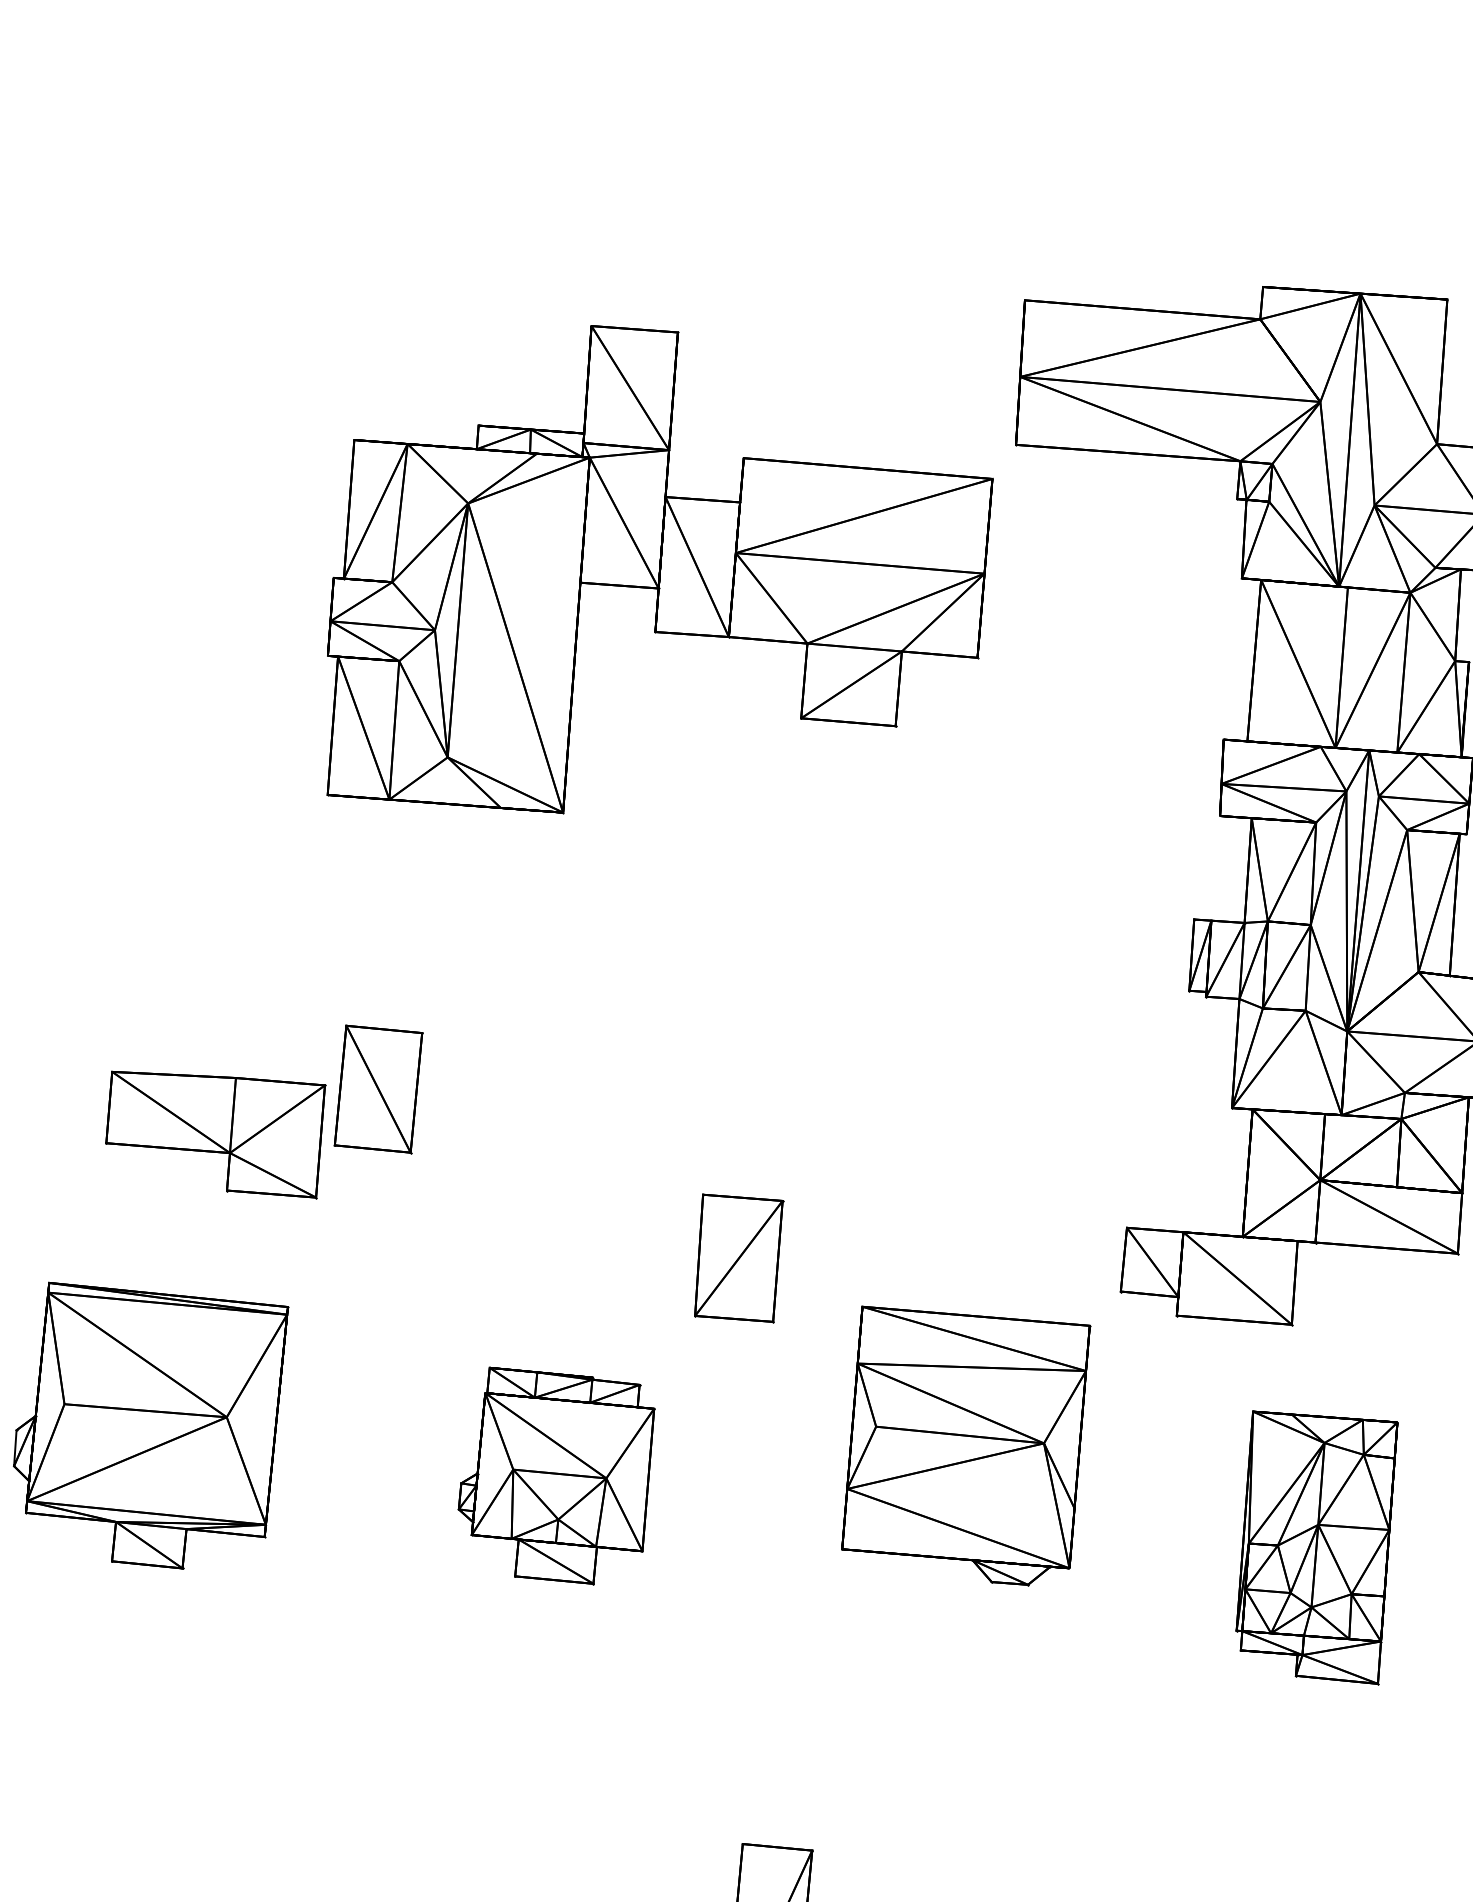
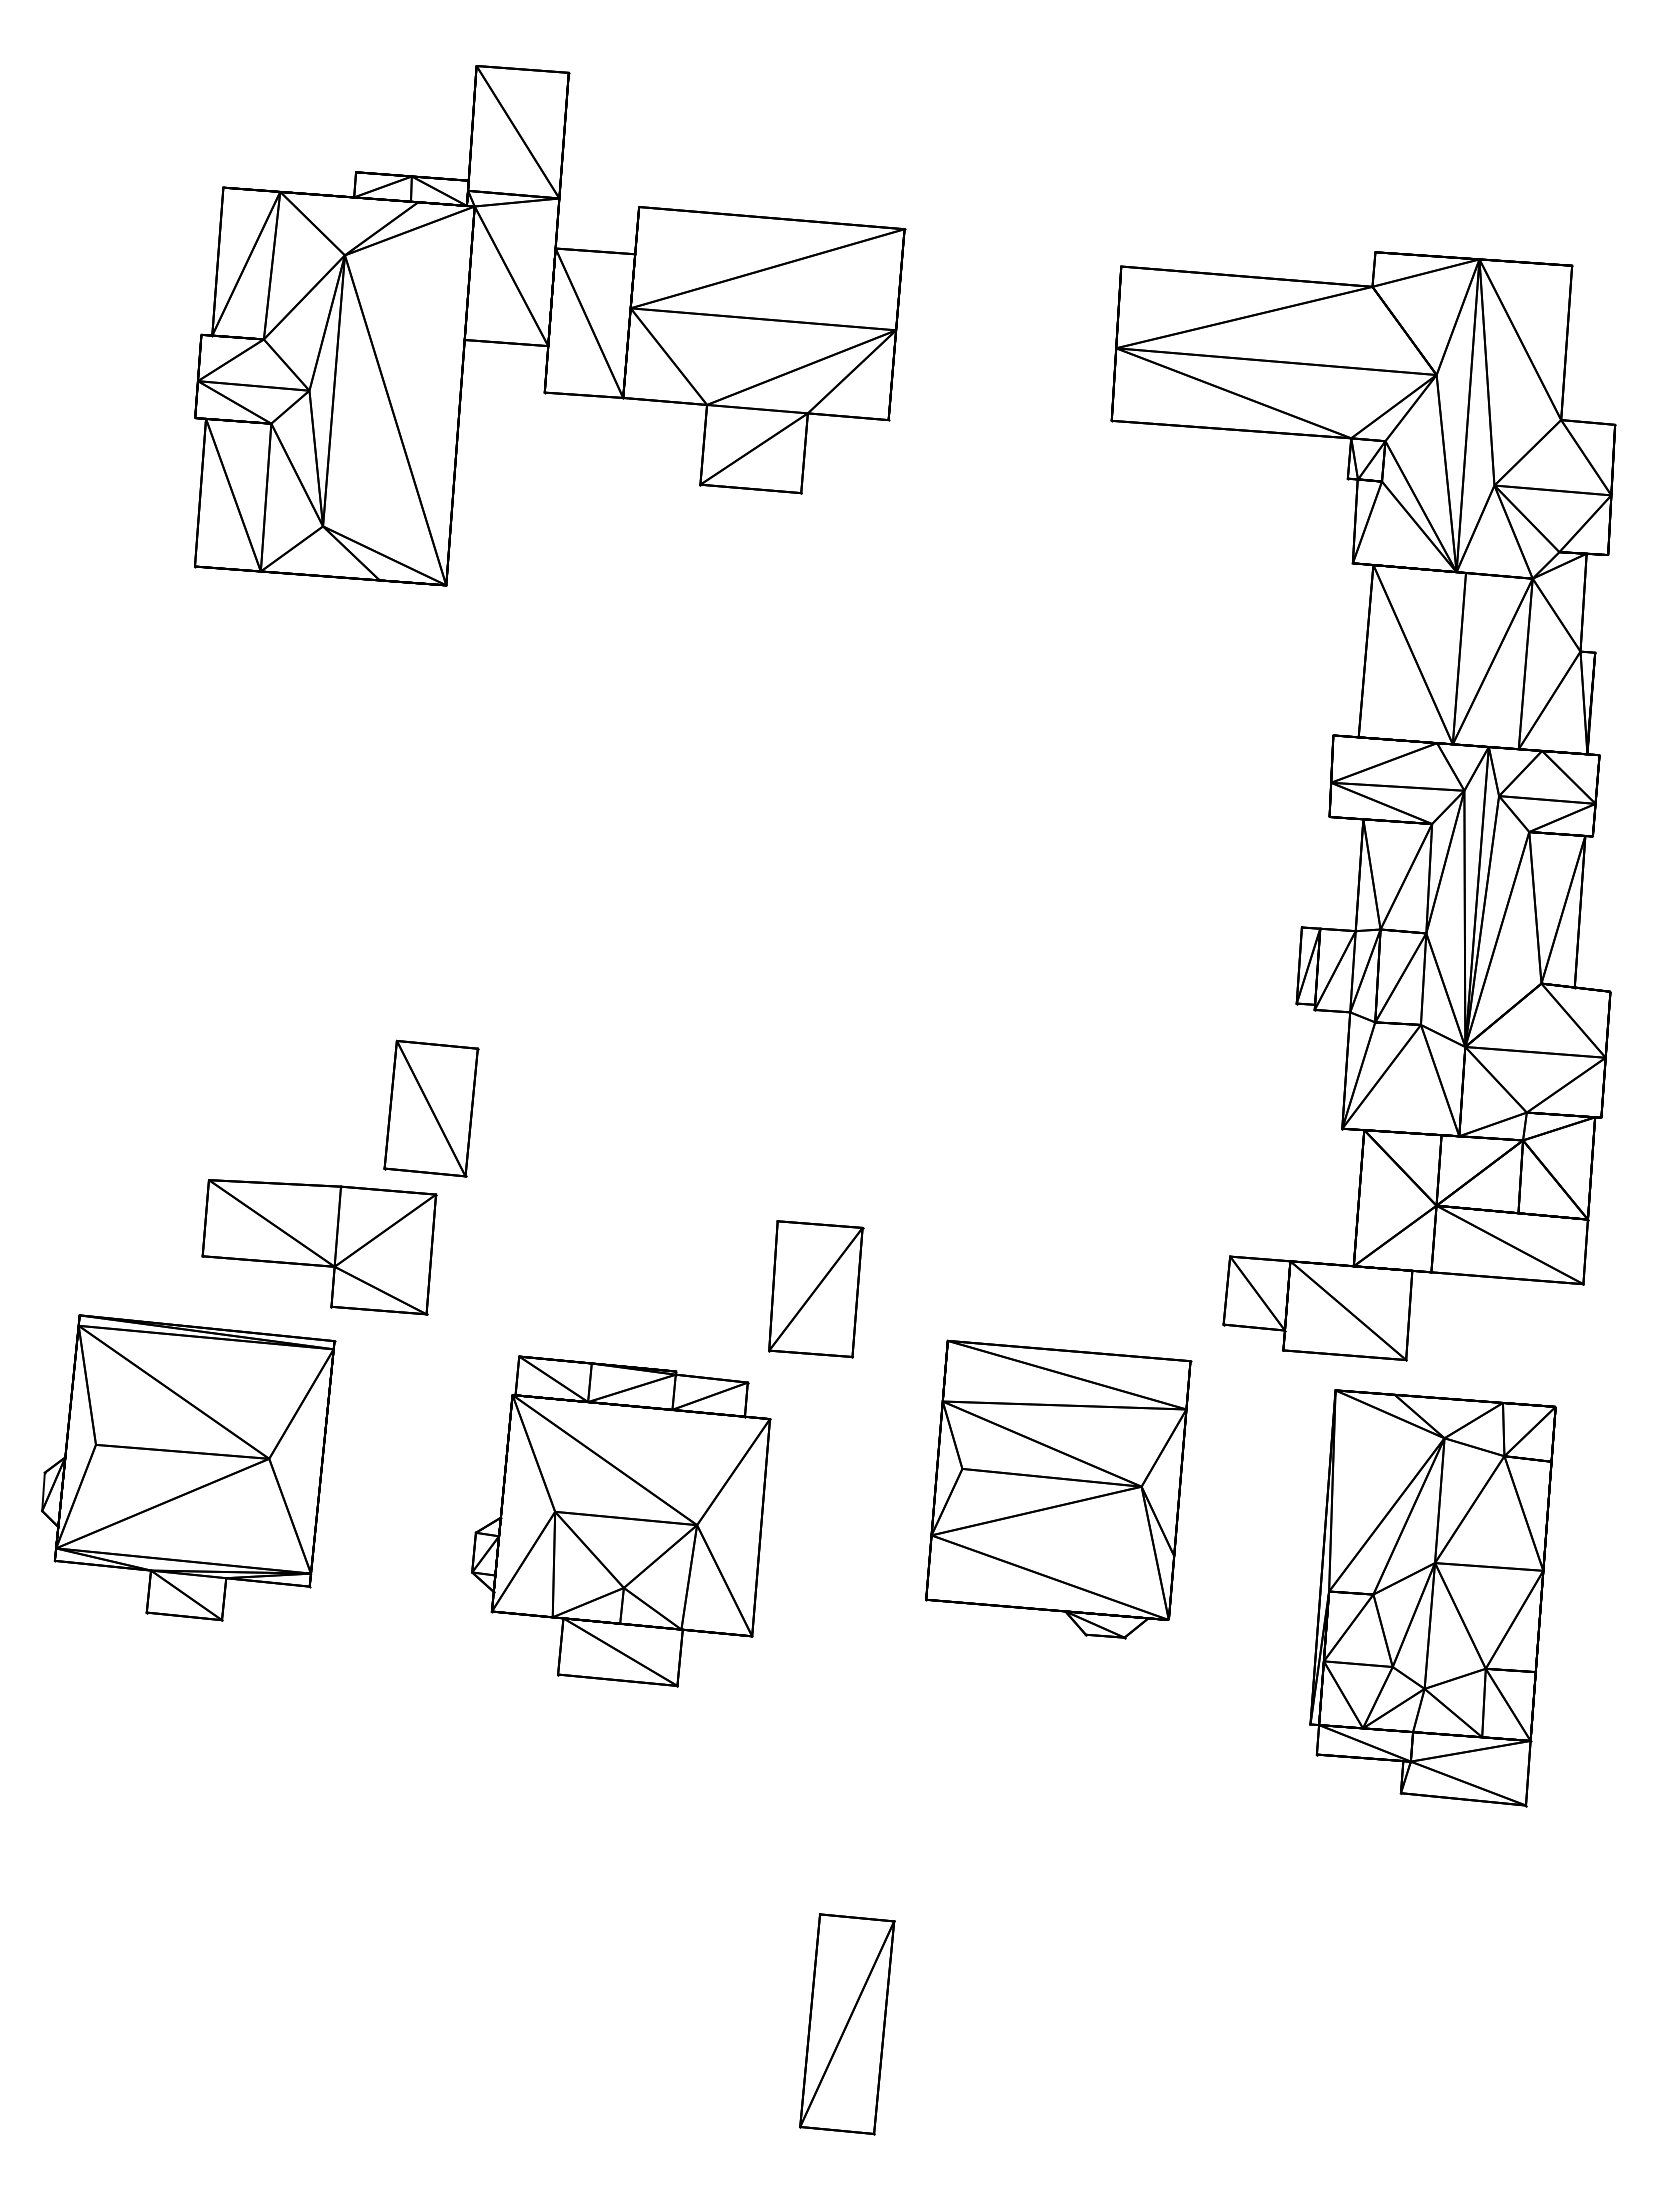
part: (660, 569) -> (550, 325), moved
part: (215, 1134) -> (319, 1247), moved
part: (556, 1475) -> (621, 1521), size x1.43
part: (1316, 1548) -> (1432, 1598), size x1.43

